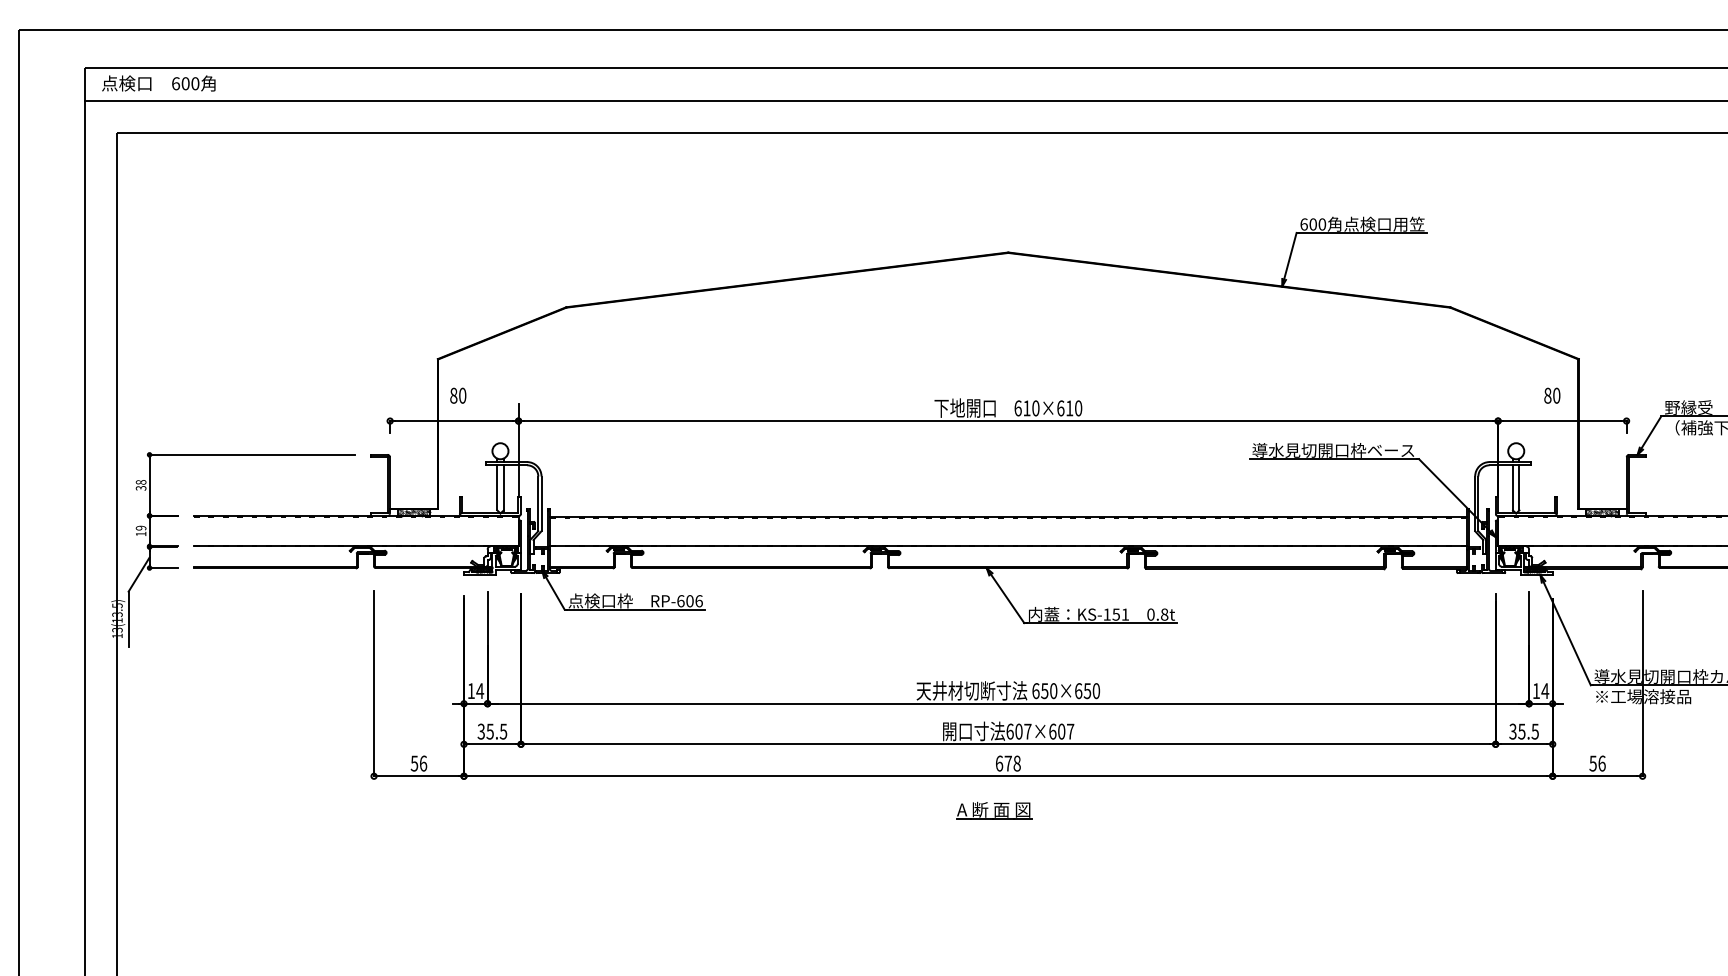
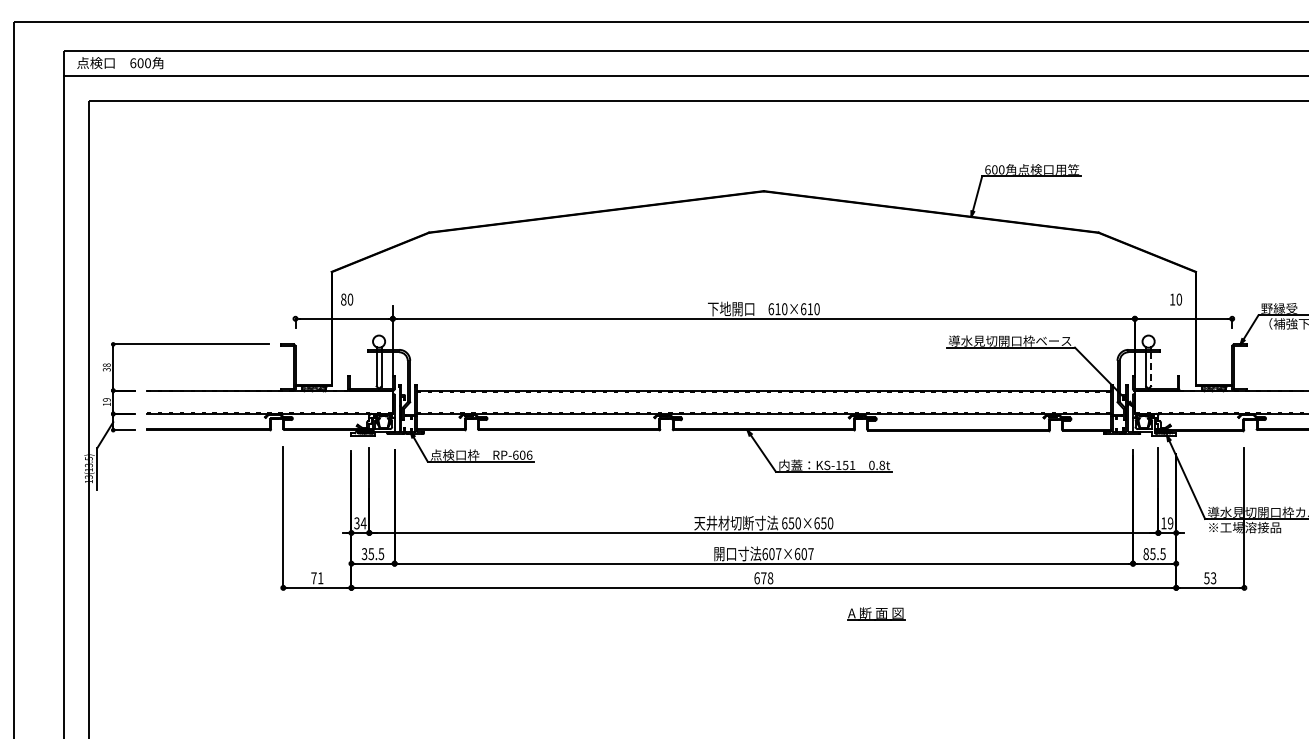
text: (1547, 395) -> (1172, 299), 80 -> 10
line: (1520, 488) -> (1151, 369), solid -> dashed
text: (470, 691) -> (356, 523), 14 -> 34
text: (1545, 691) -> (1170, 523), 14 -> 19
text: (1512, 730) -> (1145, 553), 35.5 -> 85.5
text: (419, 763) -> (317, 578), 56 -> 71
text: (1601, 763) -> (1213, 578), 56 -> 53
part: (994, 810) -> (876, 613), moved

